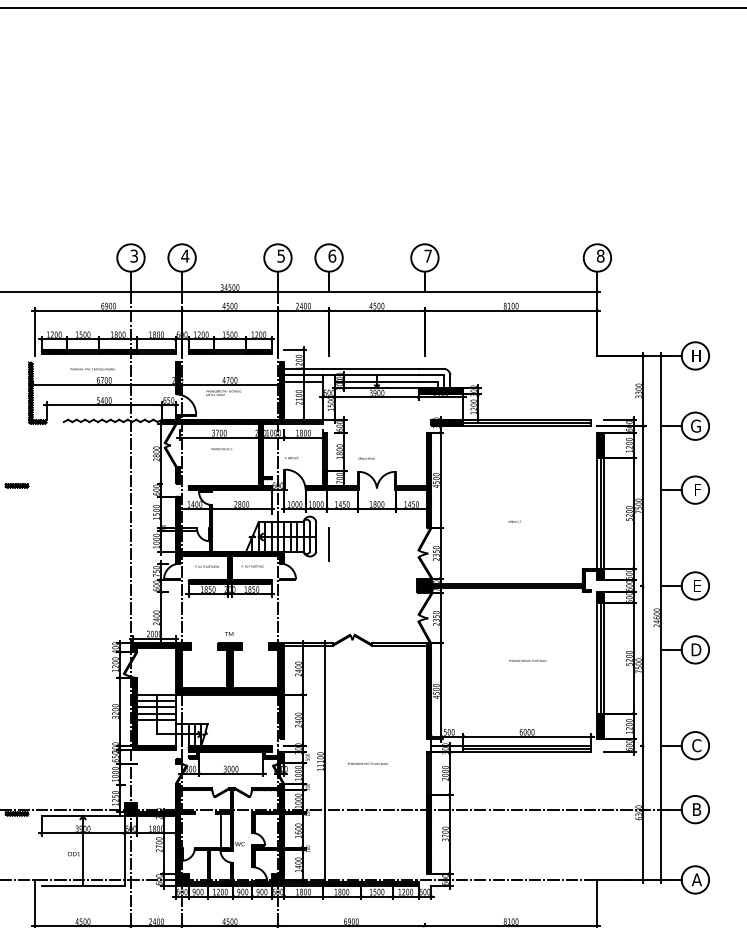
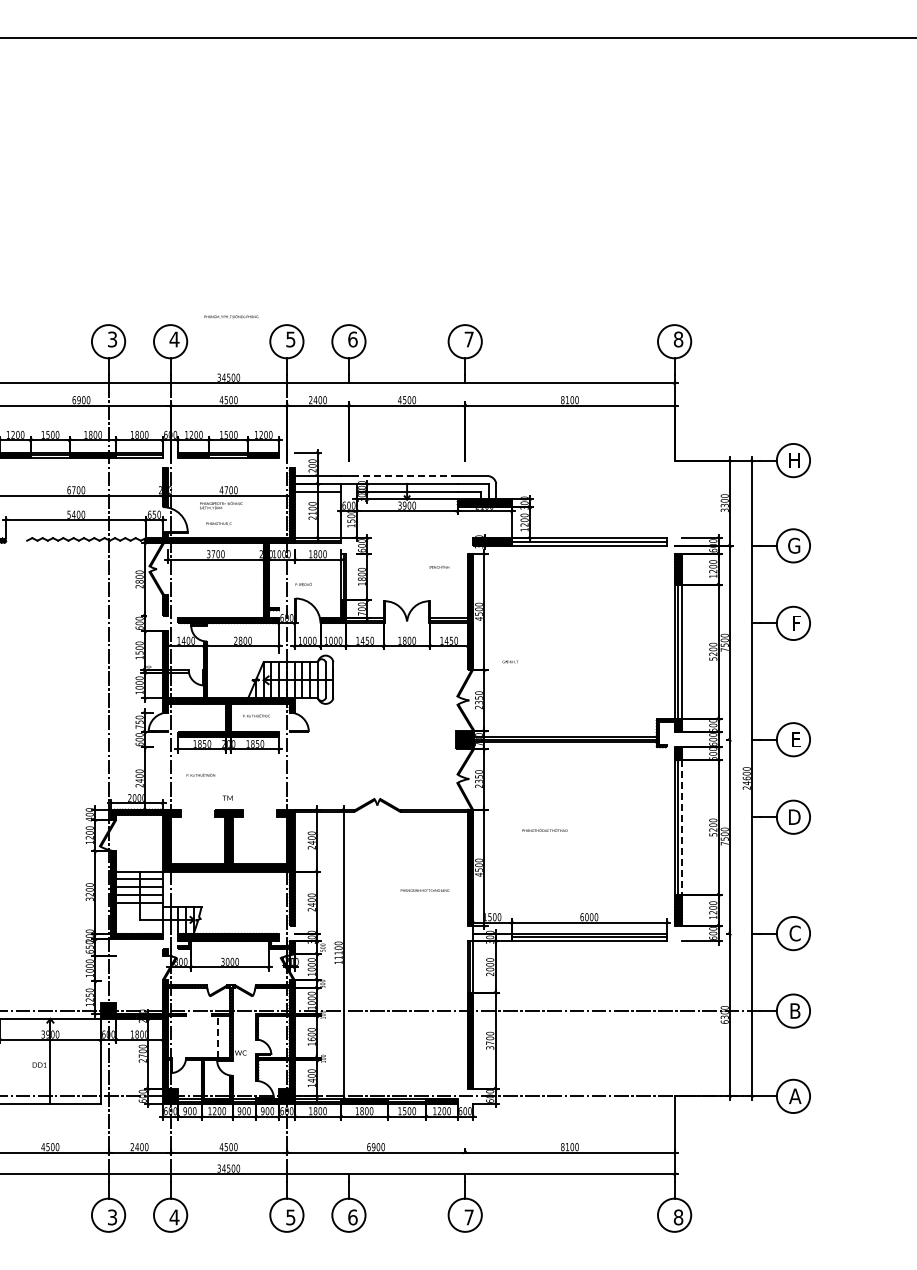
text: (93, 369) -> (231, 316), moved
line: (376, 369) -> (406, 476), solid -> dashed
text: (221, 449) -> (218, 523), moved
text: (366, 458) -> (439, 566), moved
text: (514, 521) -> (509, 661), moved
line: (328, 544) -> (348, 689), removed
text: (206, 566) -> (200, 774), moved
text: (527, 659) -> (544, 829), moved
line: (603, 659) -> (682, 828), solid -> dashed
text: (367, 763) -> (424, 890), moved
line: (220, 830) -> (217, 1036), solid -> dashed

